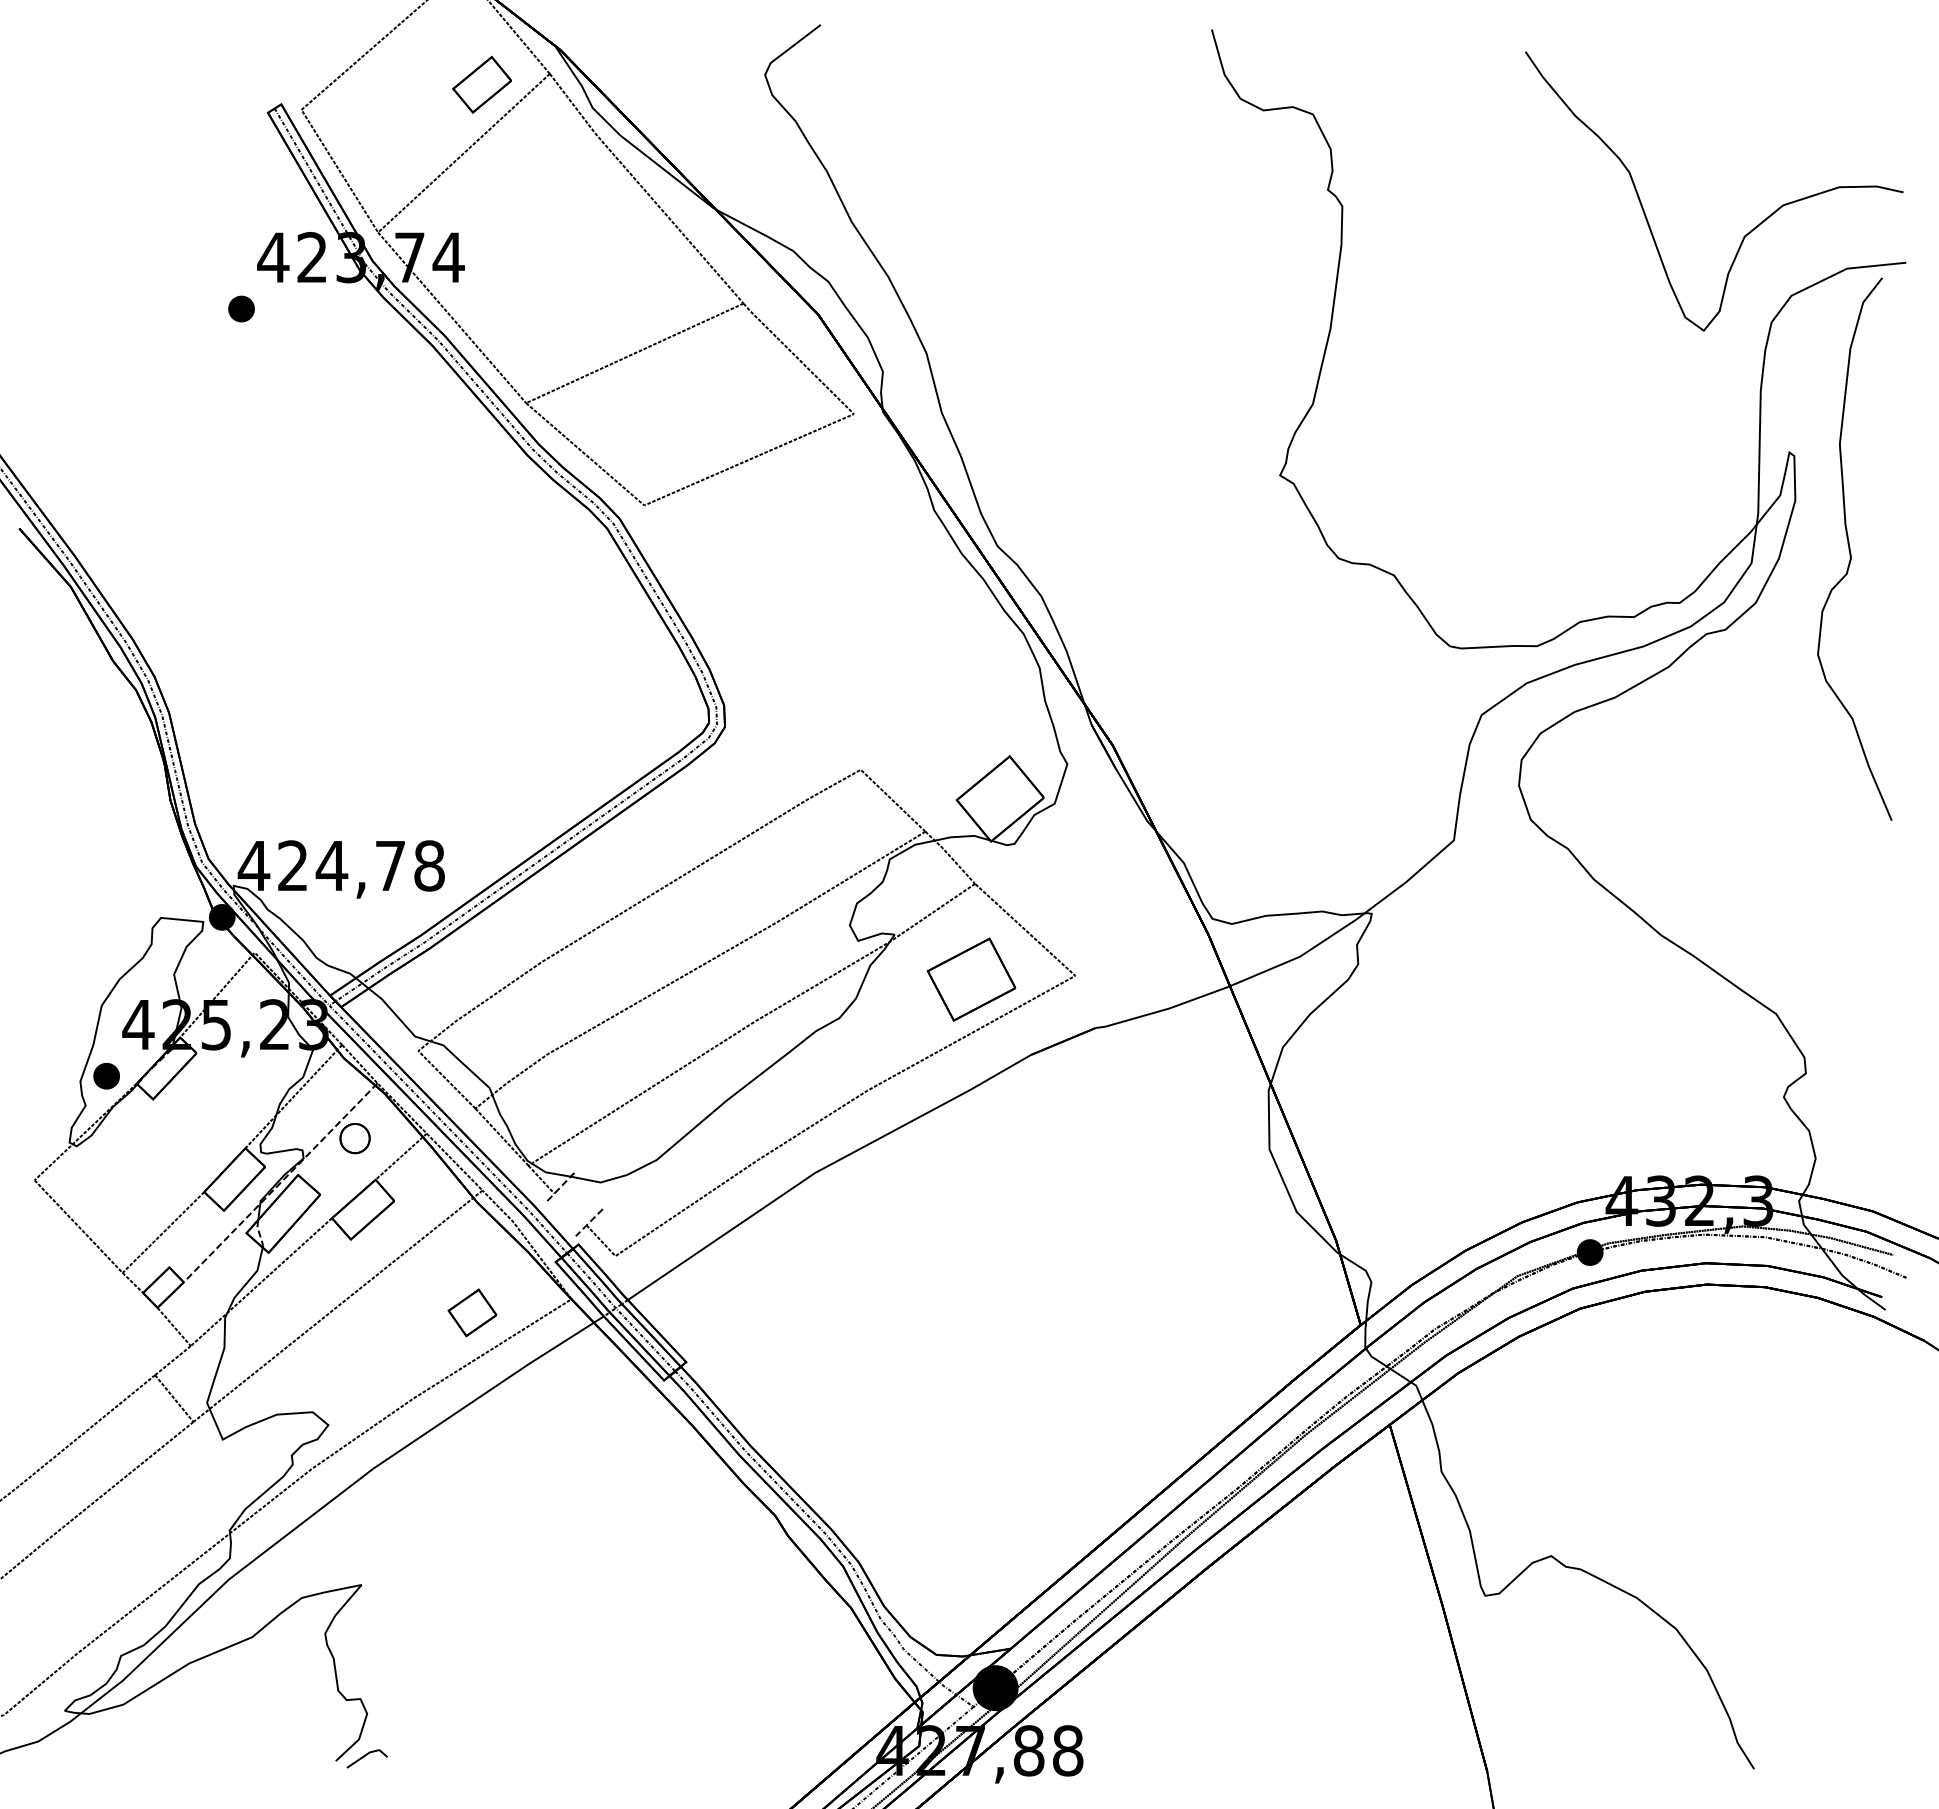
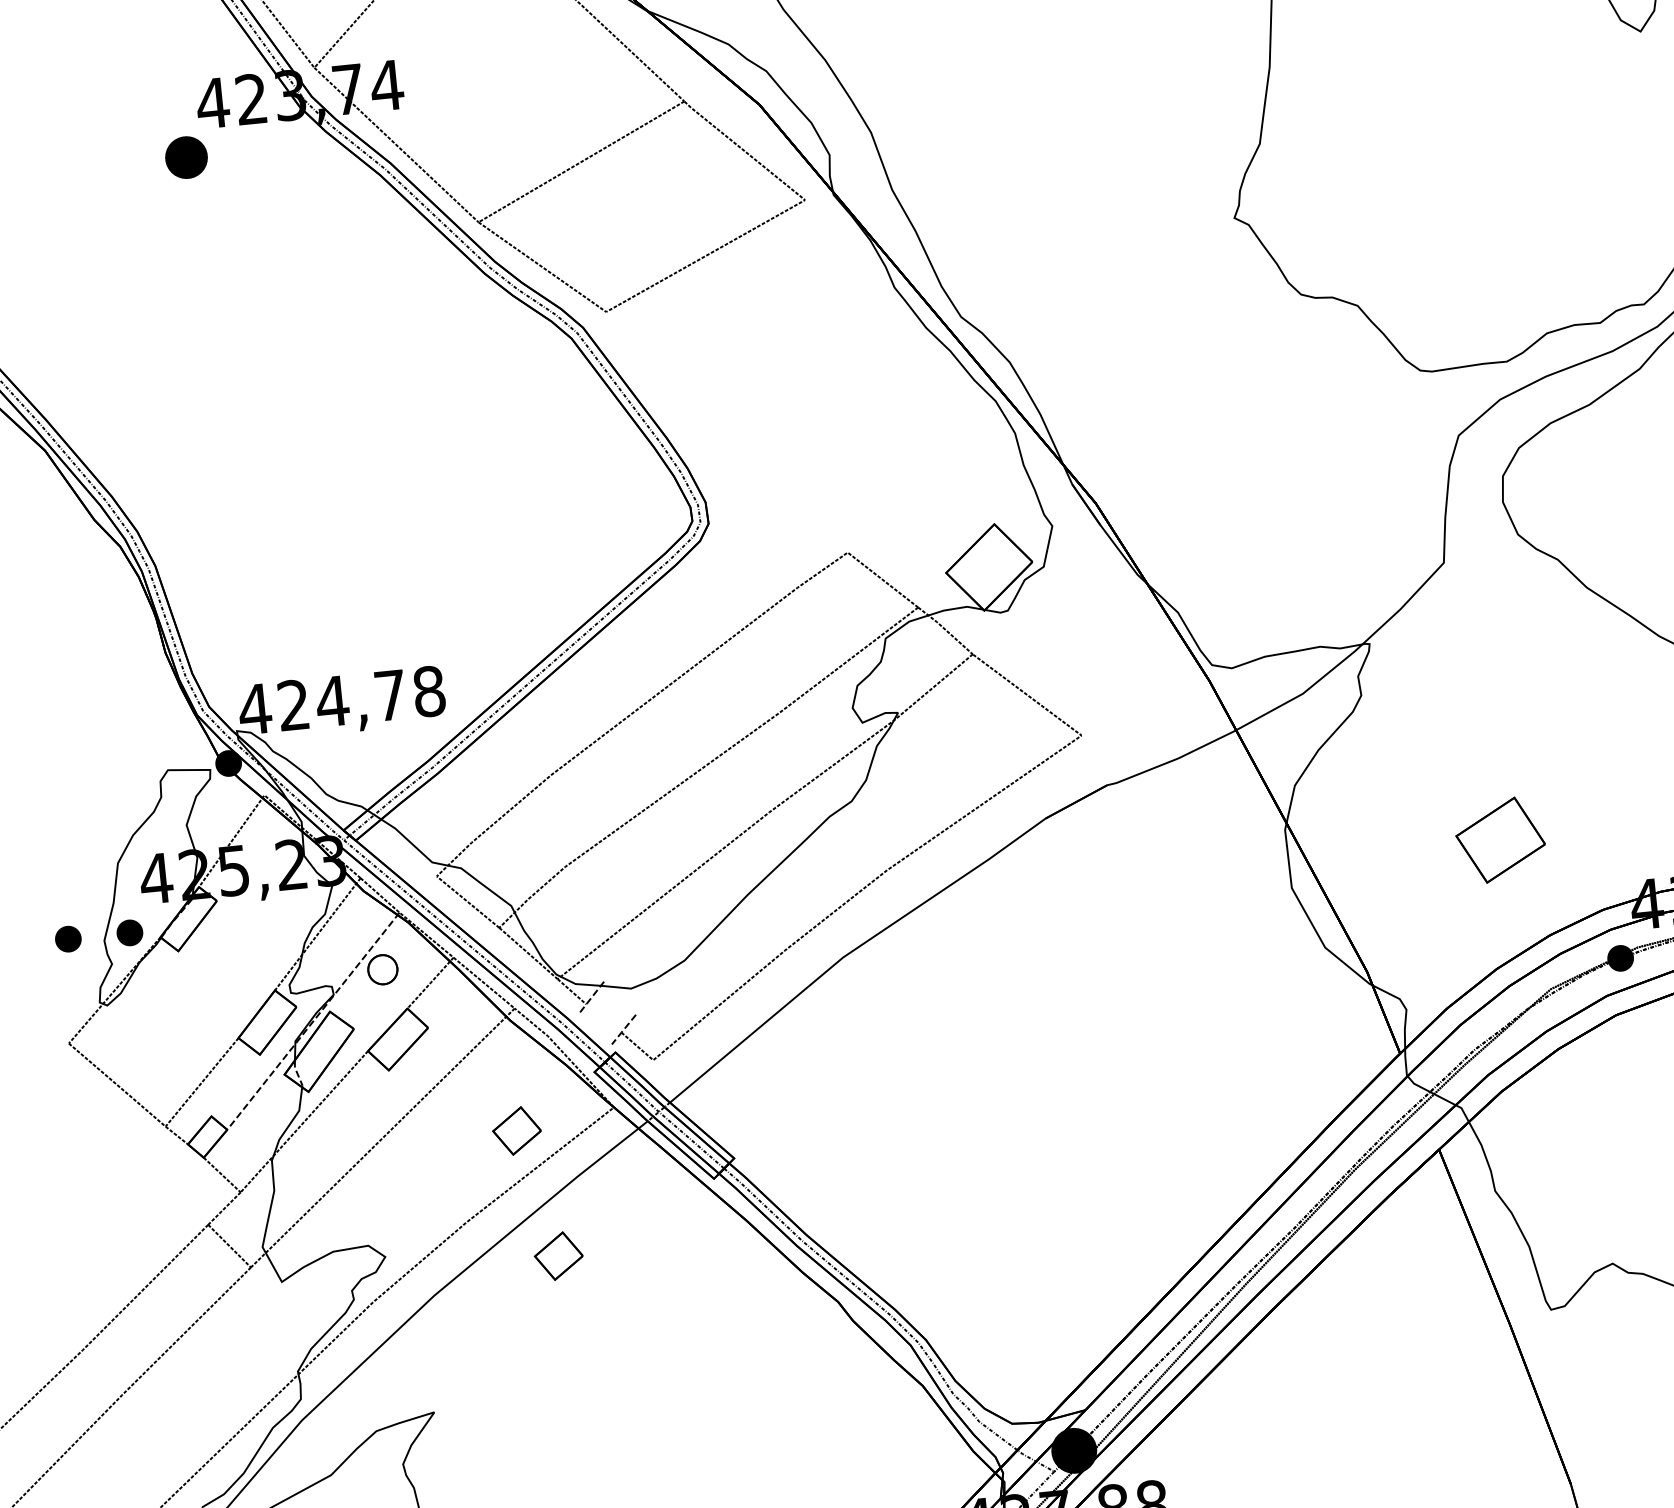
part: (241, 308) -> (186, 157), size x1.6
part: (971, 979) -> (1500, 840), moved
part: (44, 1076) -> (68, 939), added
part: (501, 1441) -> (558, 1255), added

